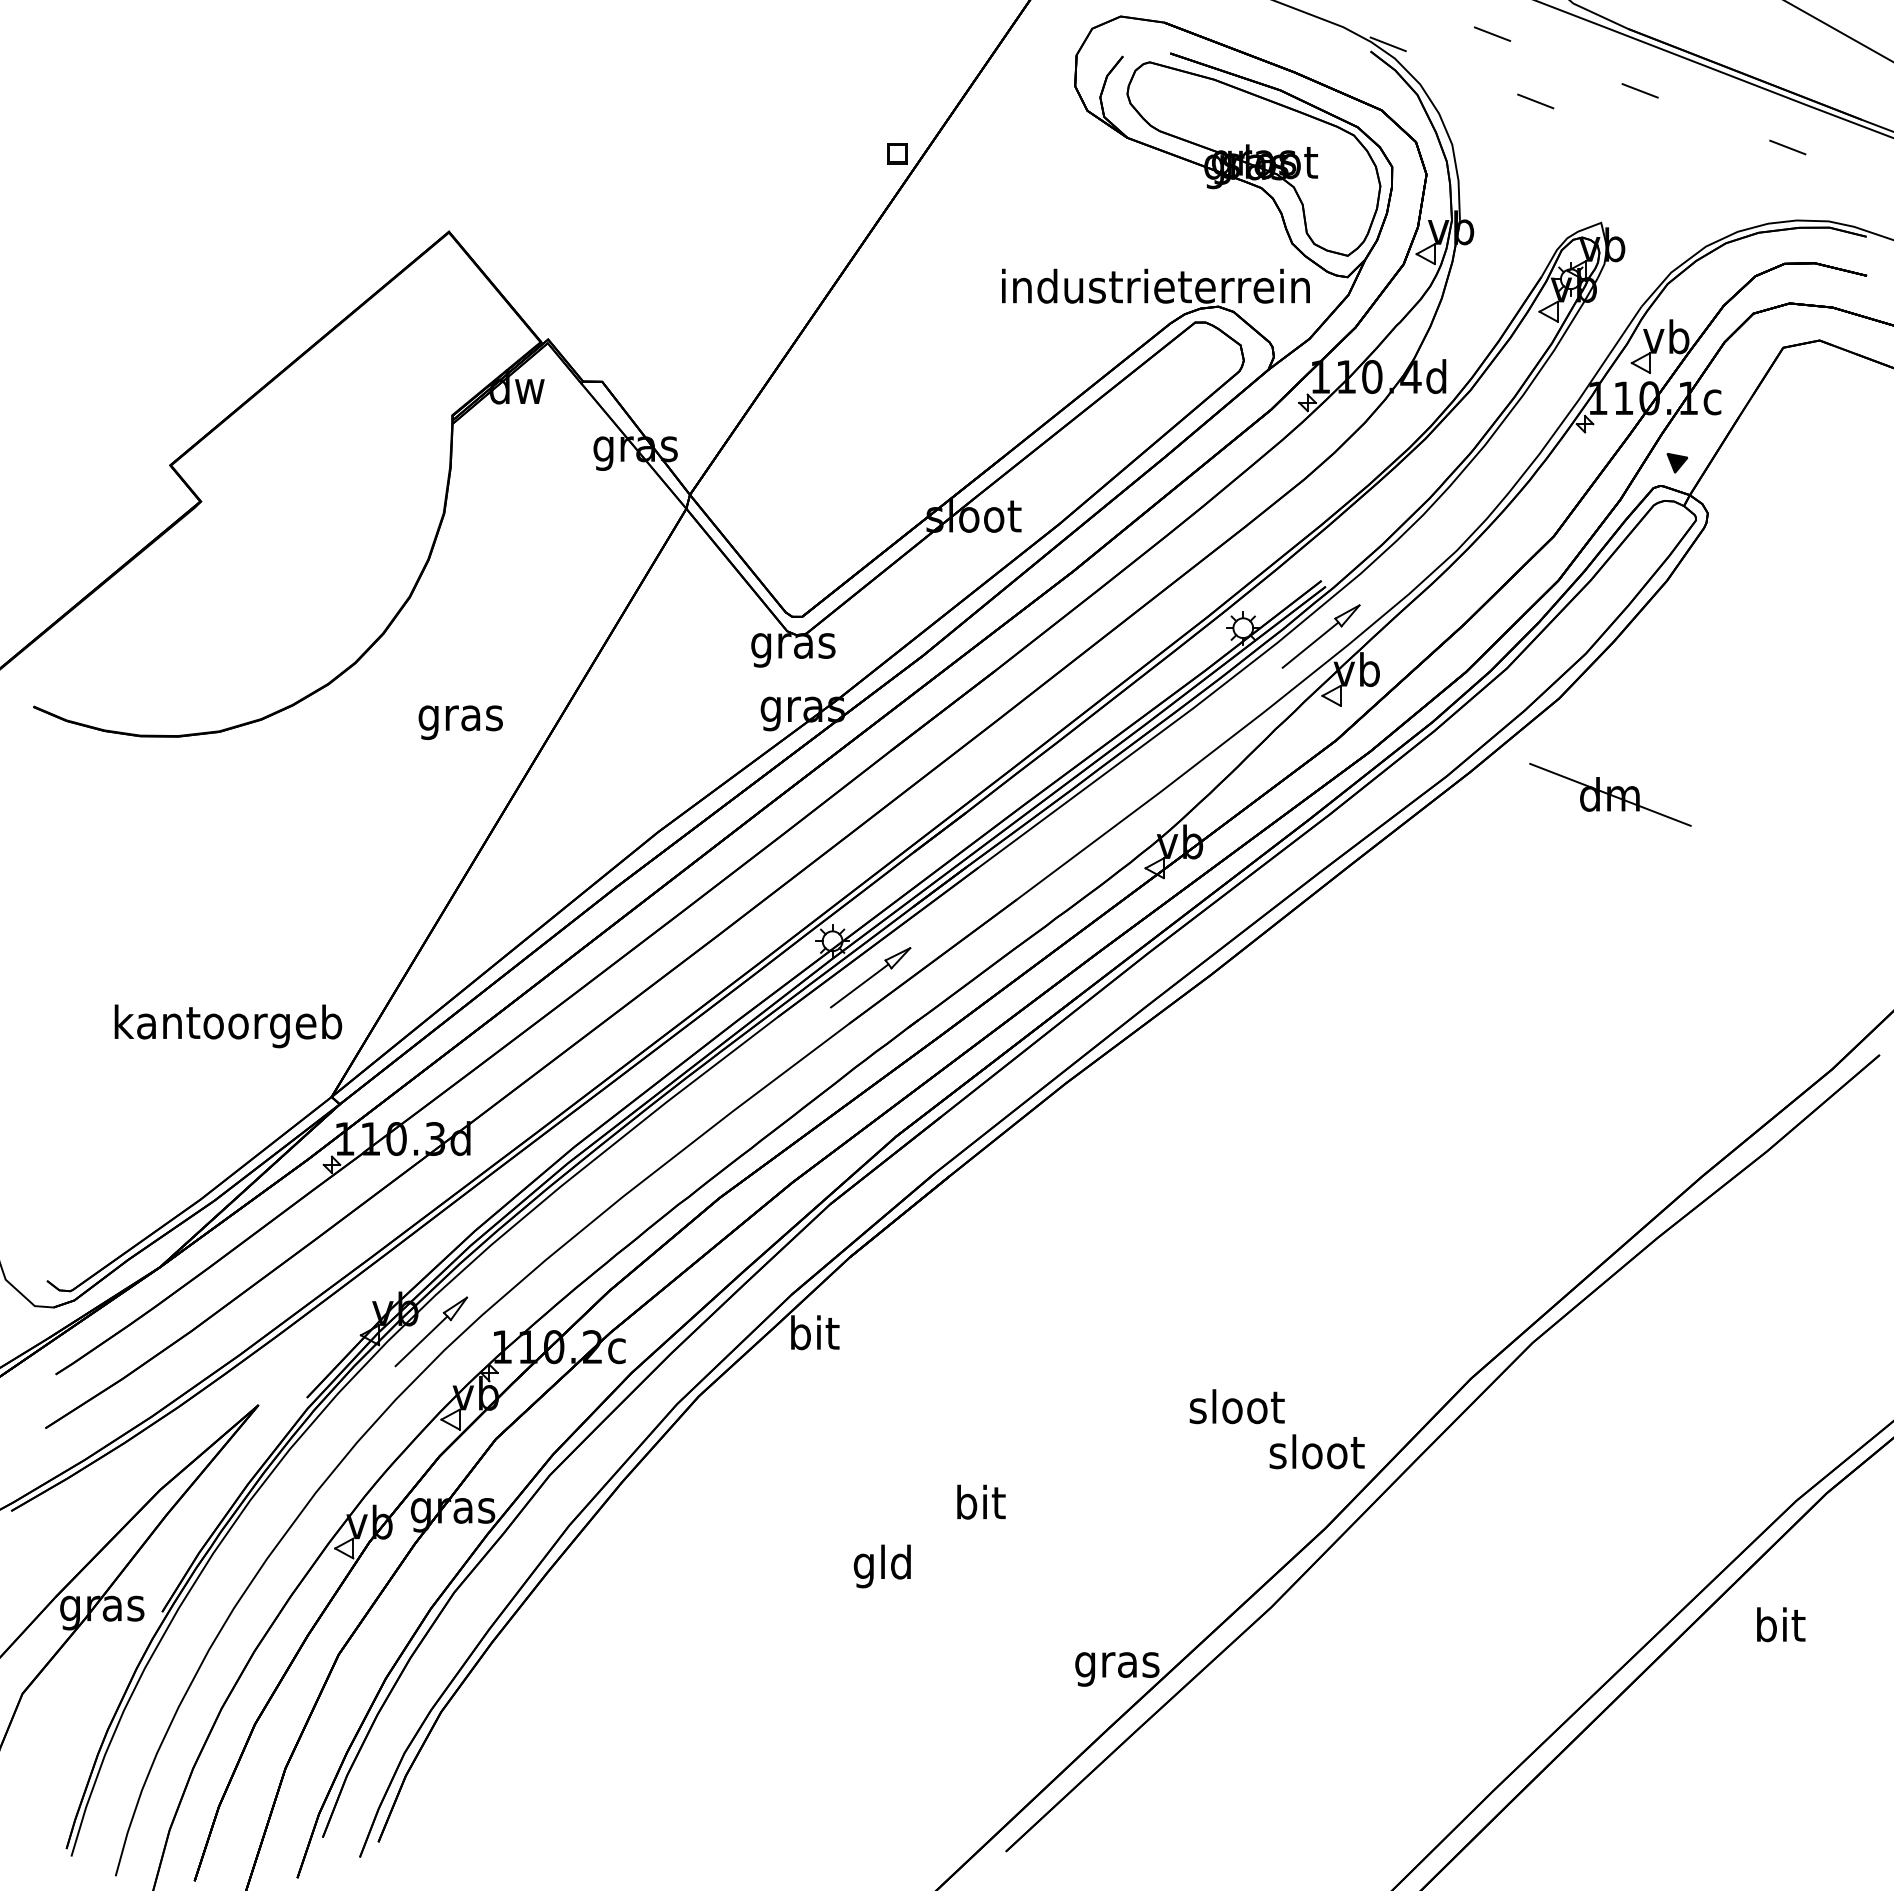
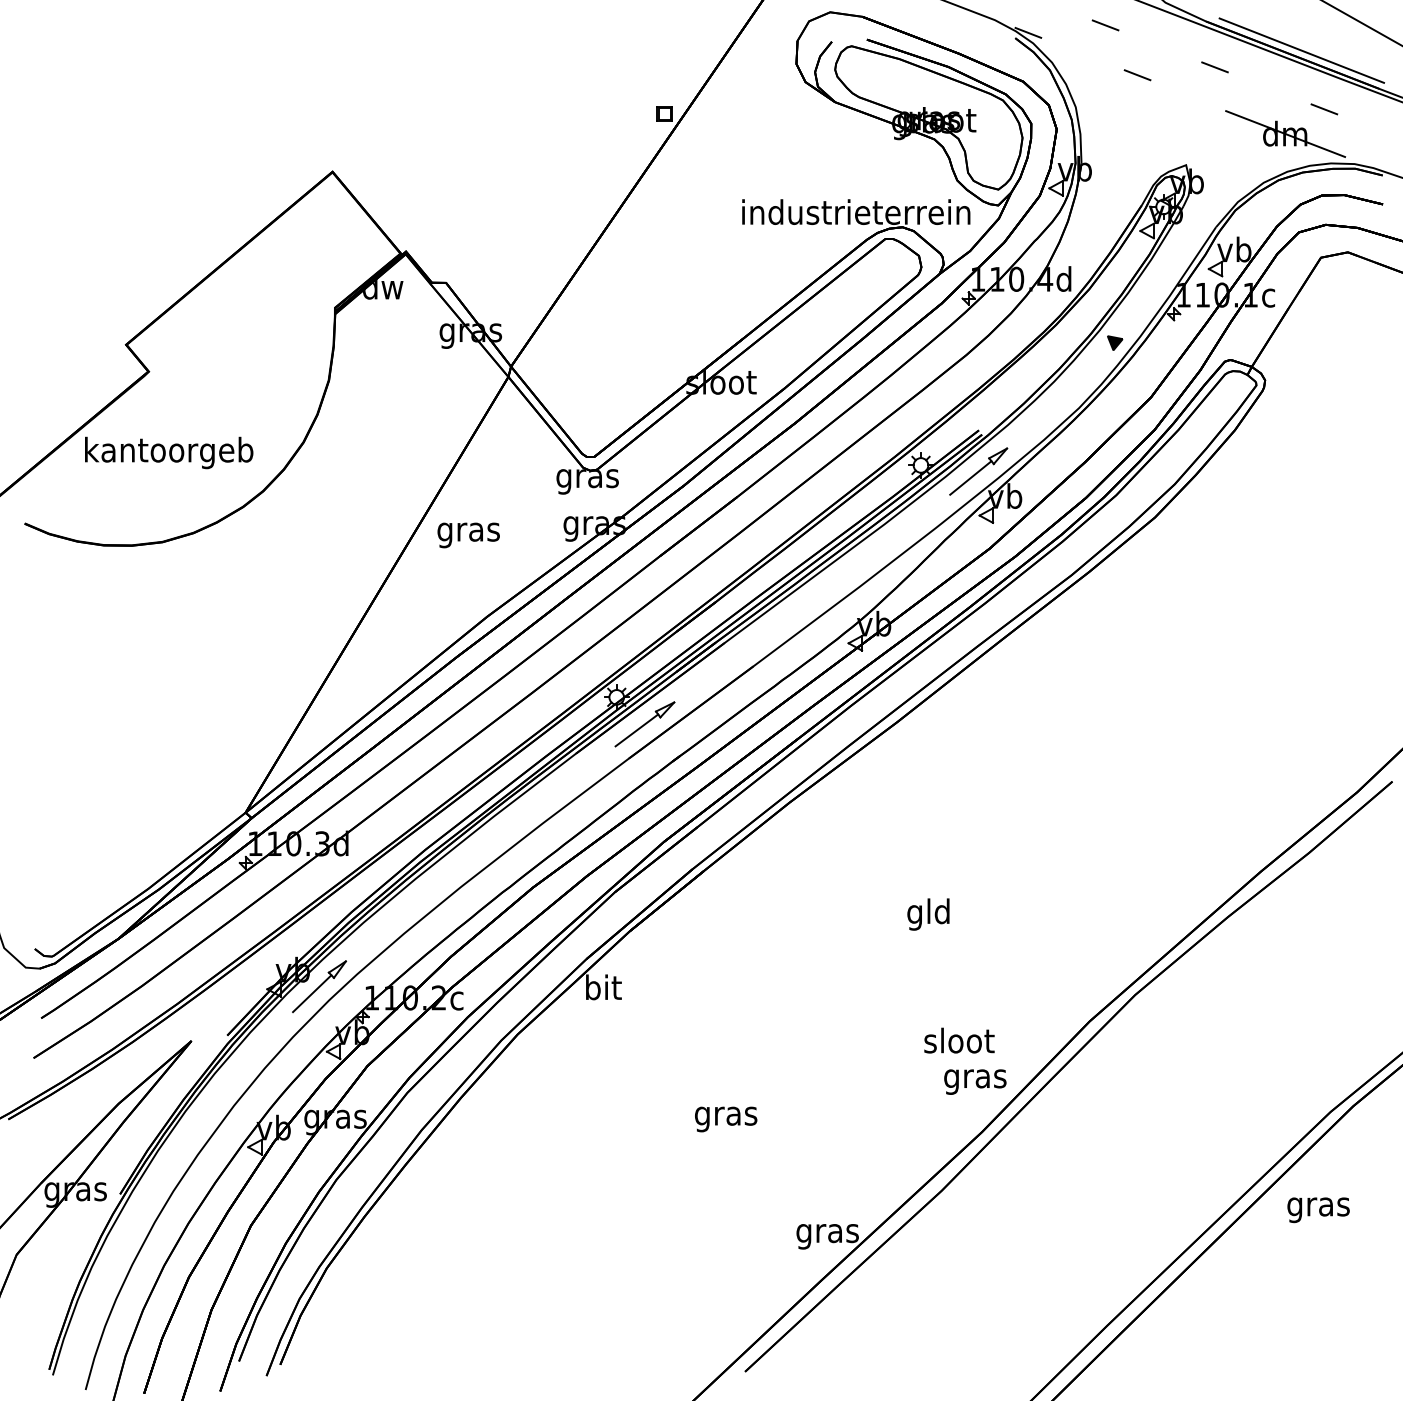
line: (1757, 67) -> (1301, 50), added
part: (1677, 463) -> (1115, 343), moved
text: (460, 722) -> (468, 535), moved
part: (1610, 794) -> (1285, 133), moved
text: (228, 1026) -> (169, 453), moved
text: (1236, 1406) -> (958, 1040), moved
text: (1316, 1455) -> (975, 1078), sloot -> gras
text: (980, 1506) -> (726, 1116), bit -> gras
text: (881, 1566) -> (927, 914), moved
text: (1780, 1628) -> (1318, 1206), bit -> gras

